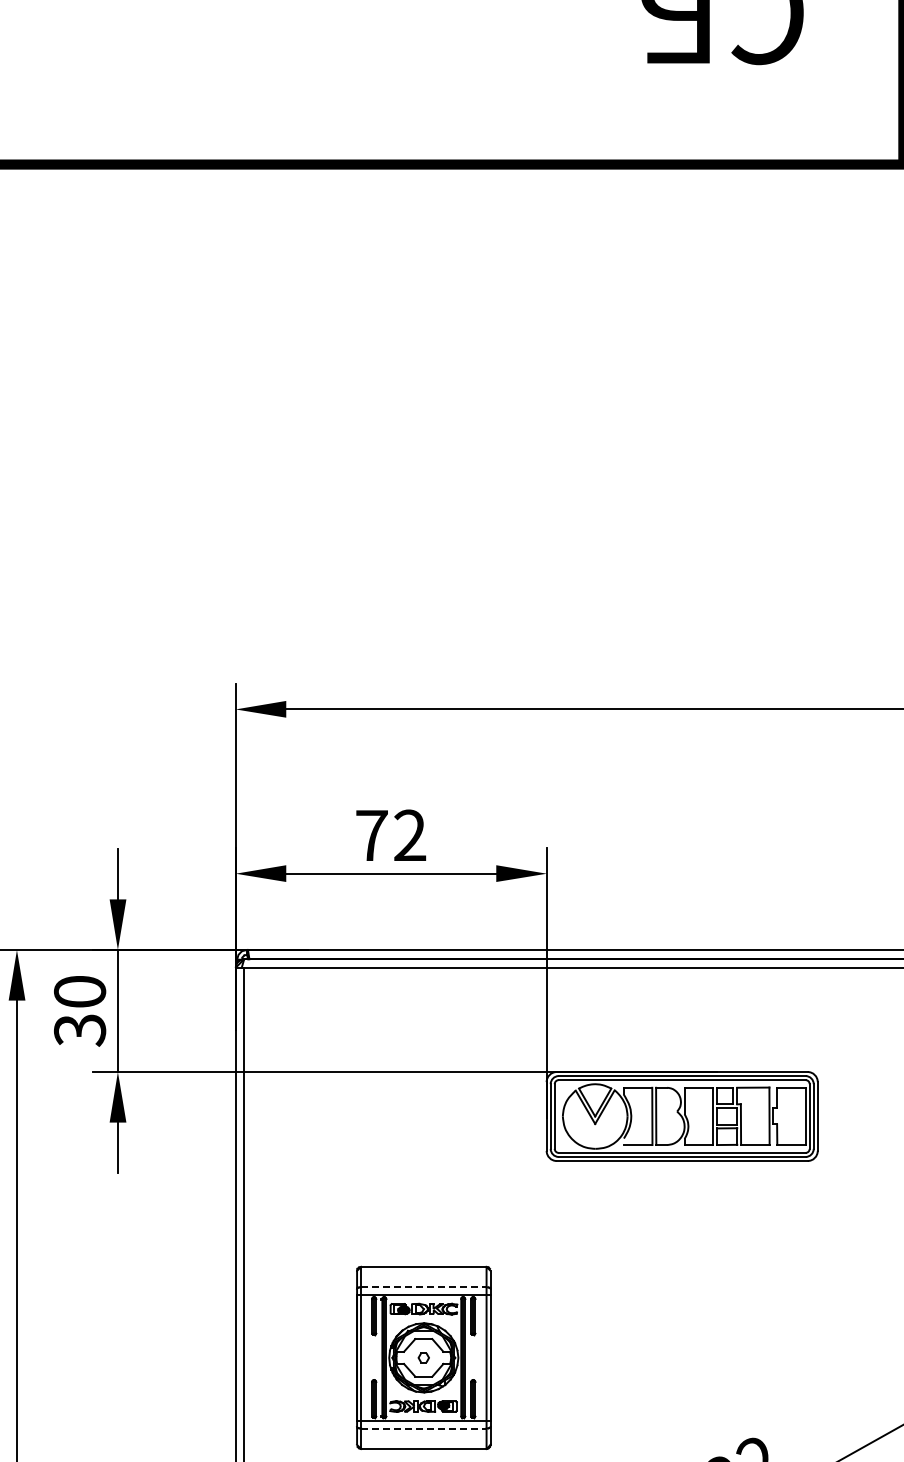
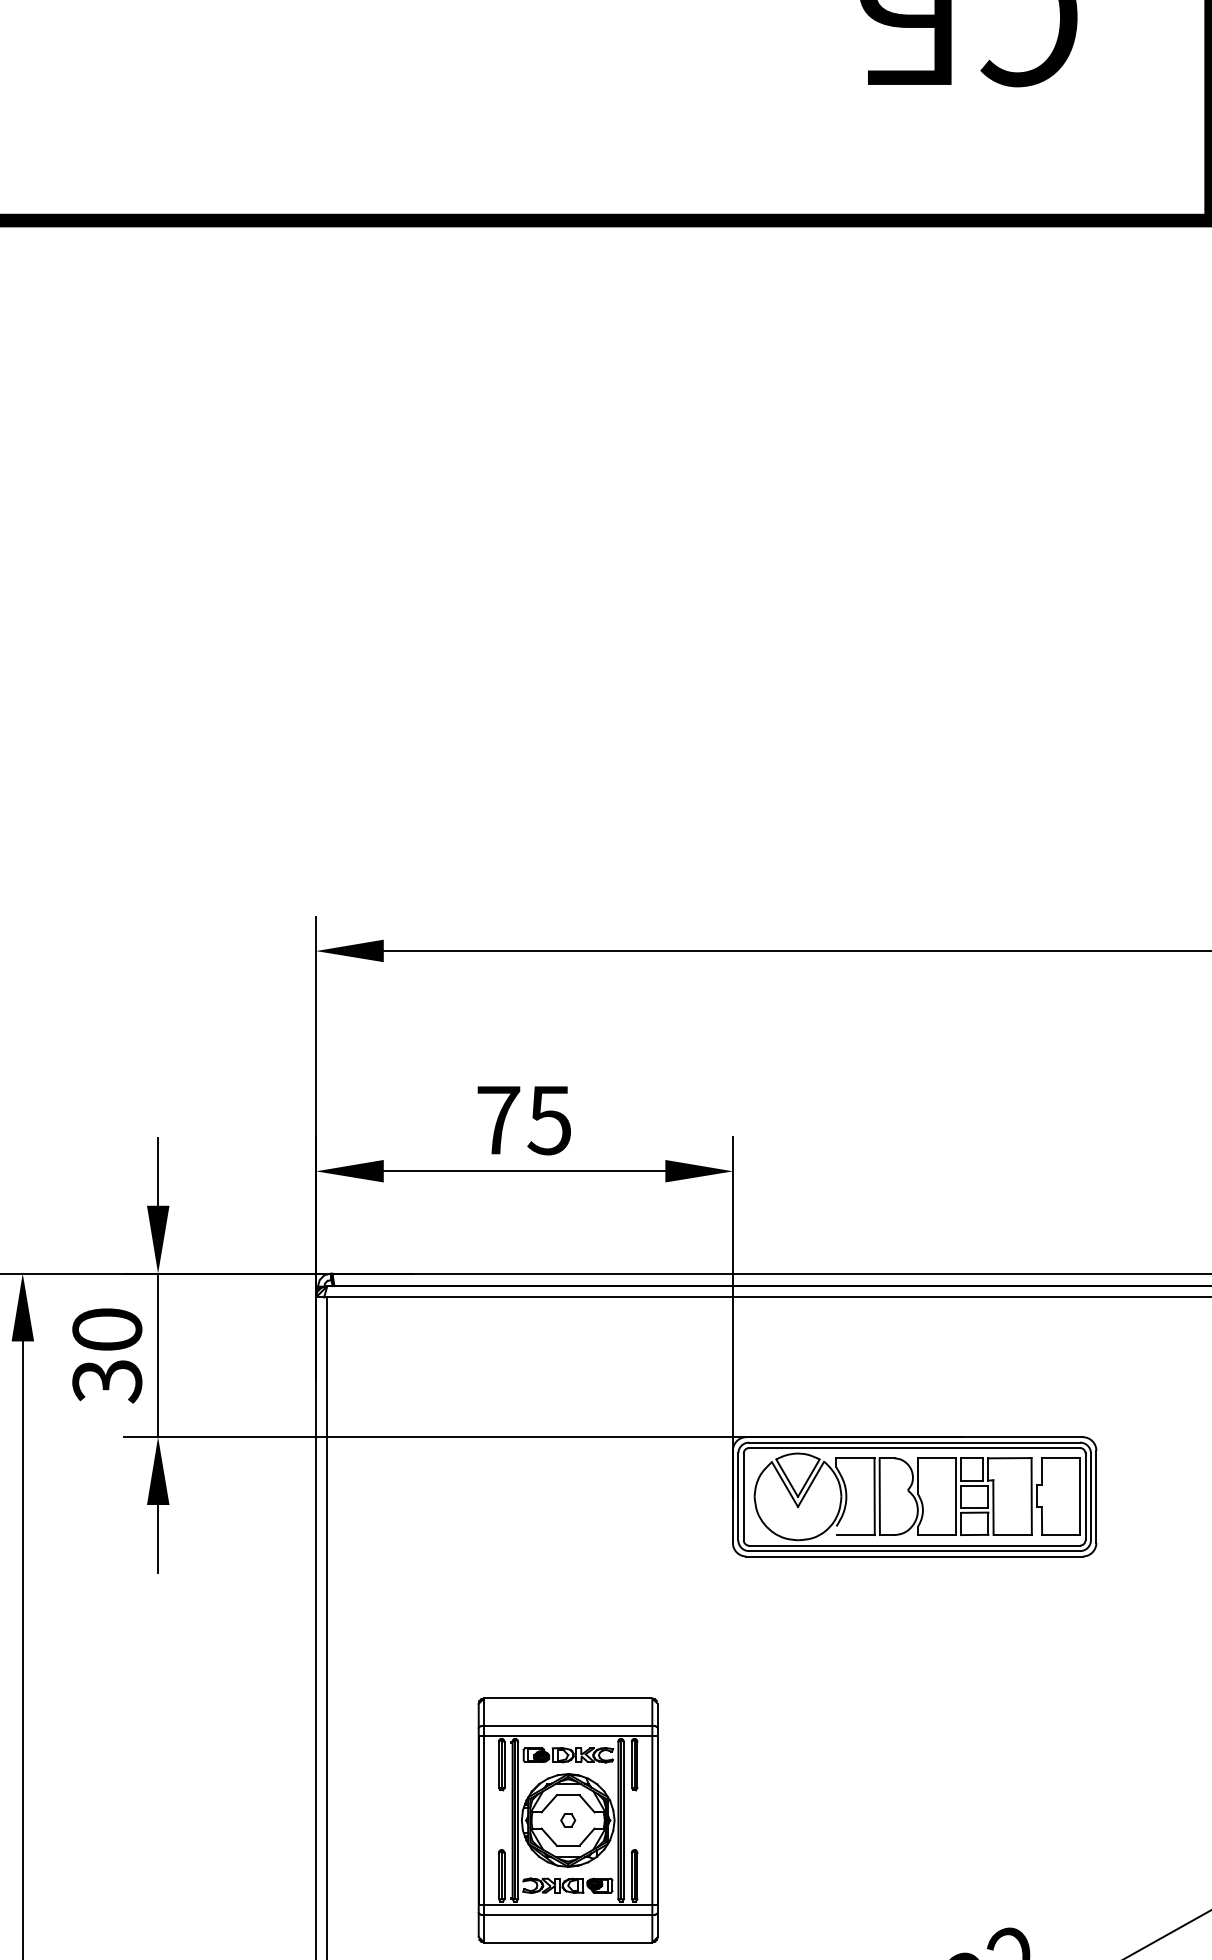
text: (409, 835) -> (549, 1120), 72 -> 75
line: (423, 1287) -> (567, 1726), dashed -> solid
line: (423, 1428) -> (567, 1915), dashed -> solid

